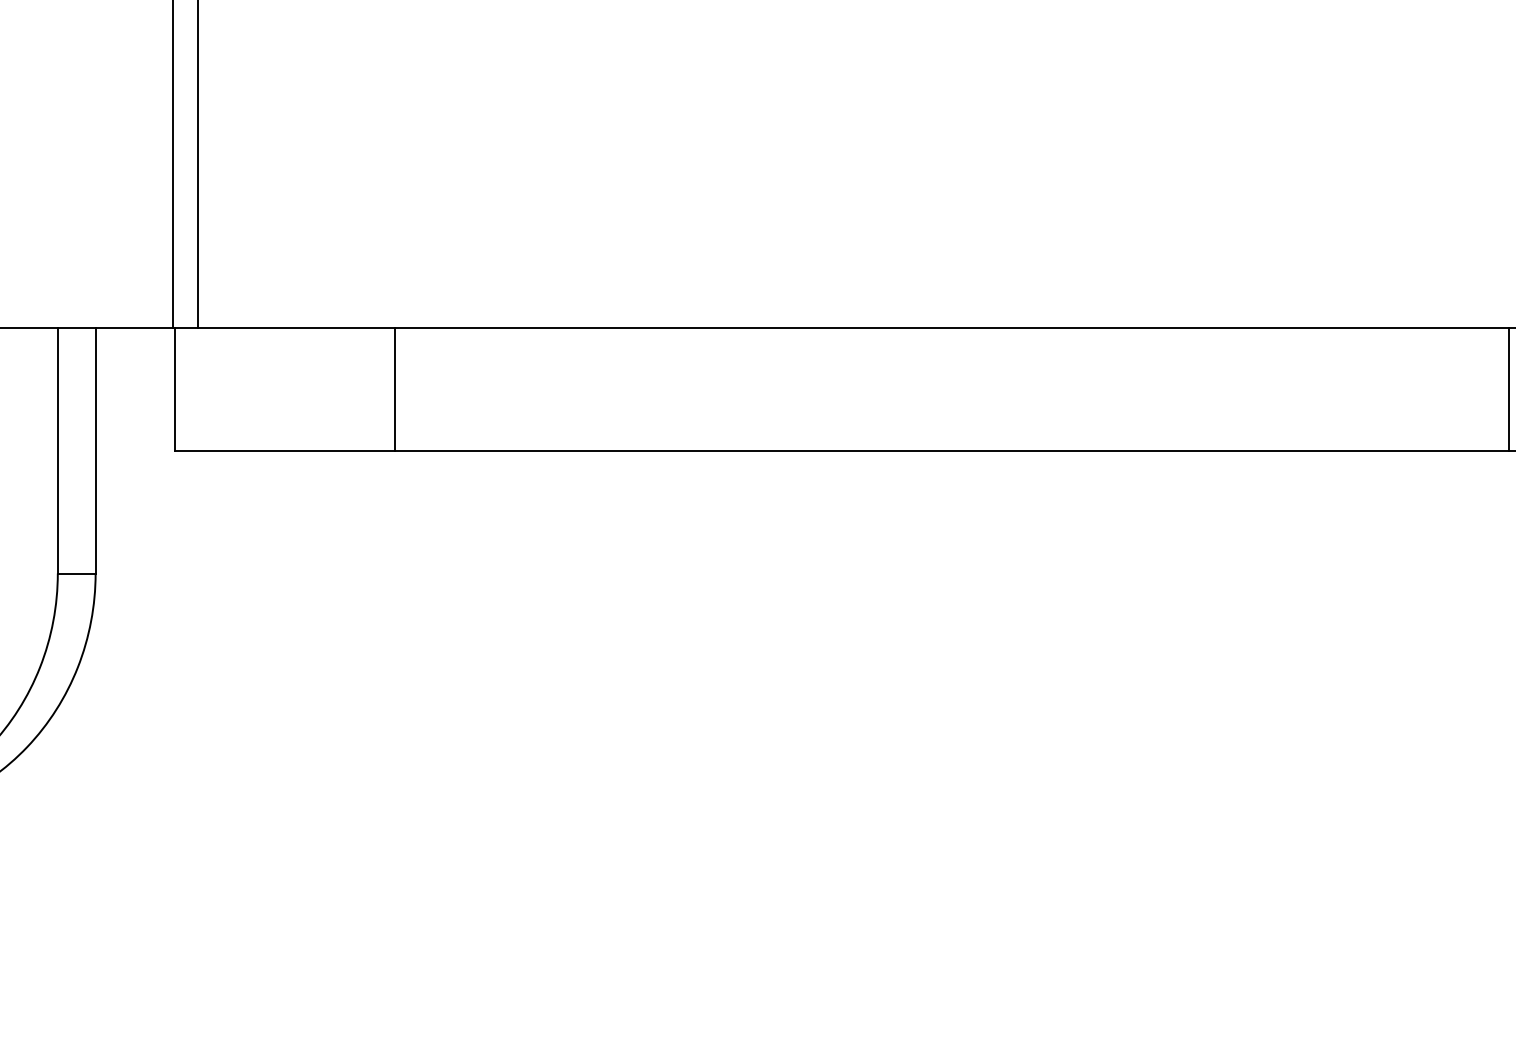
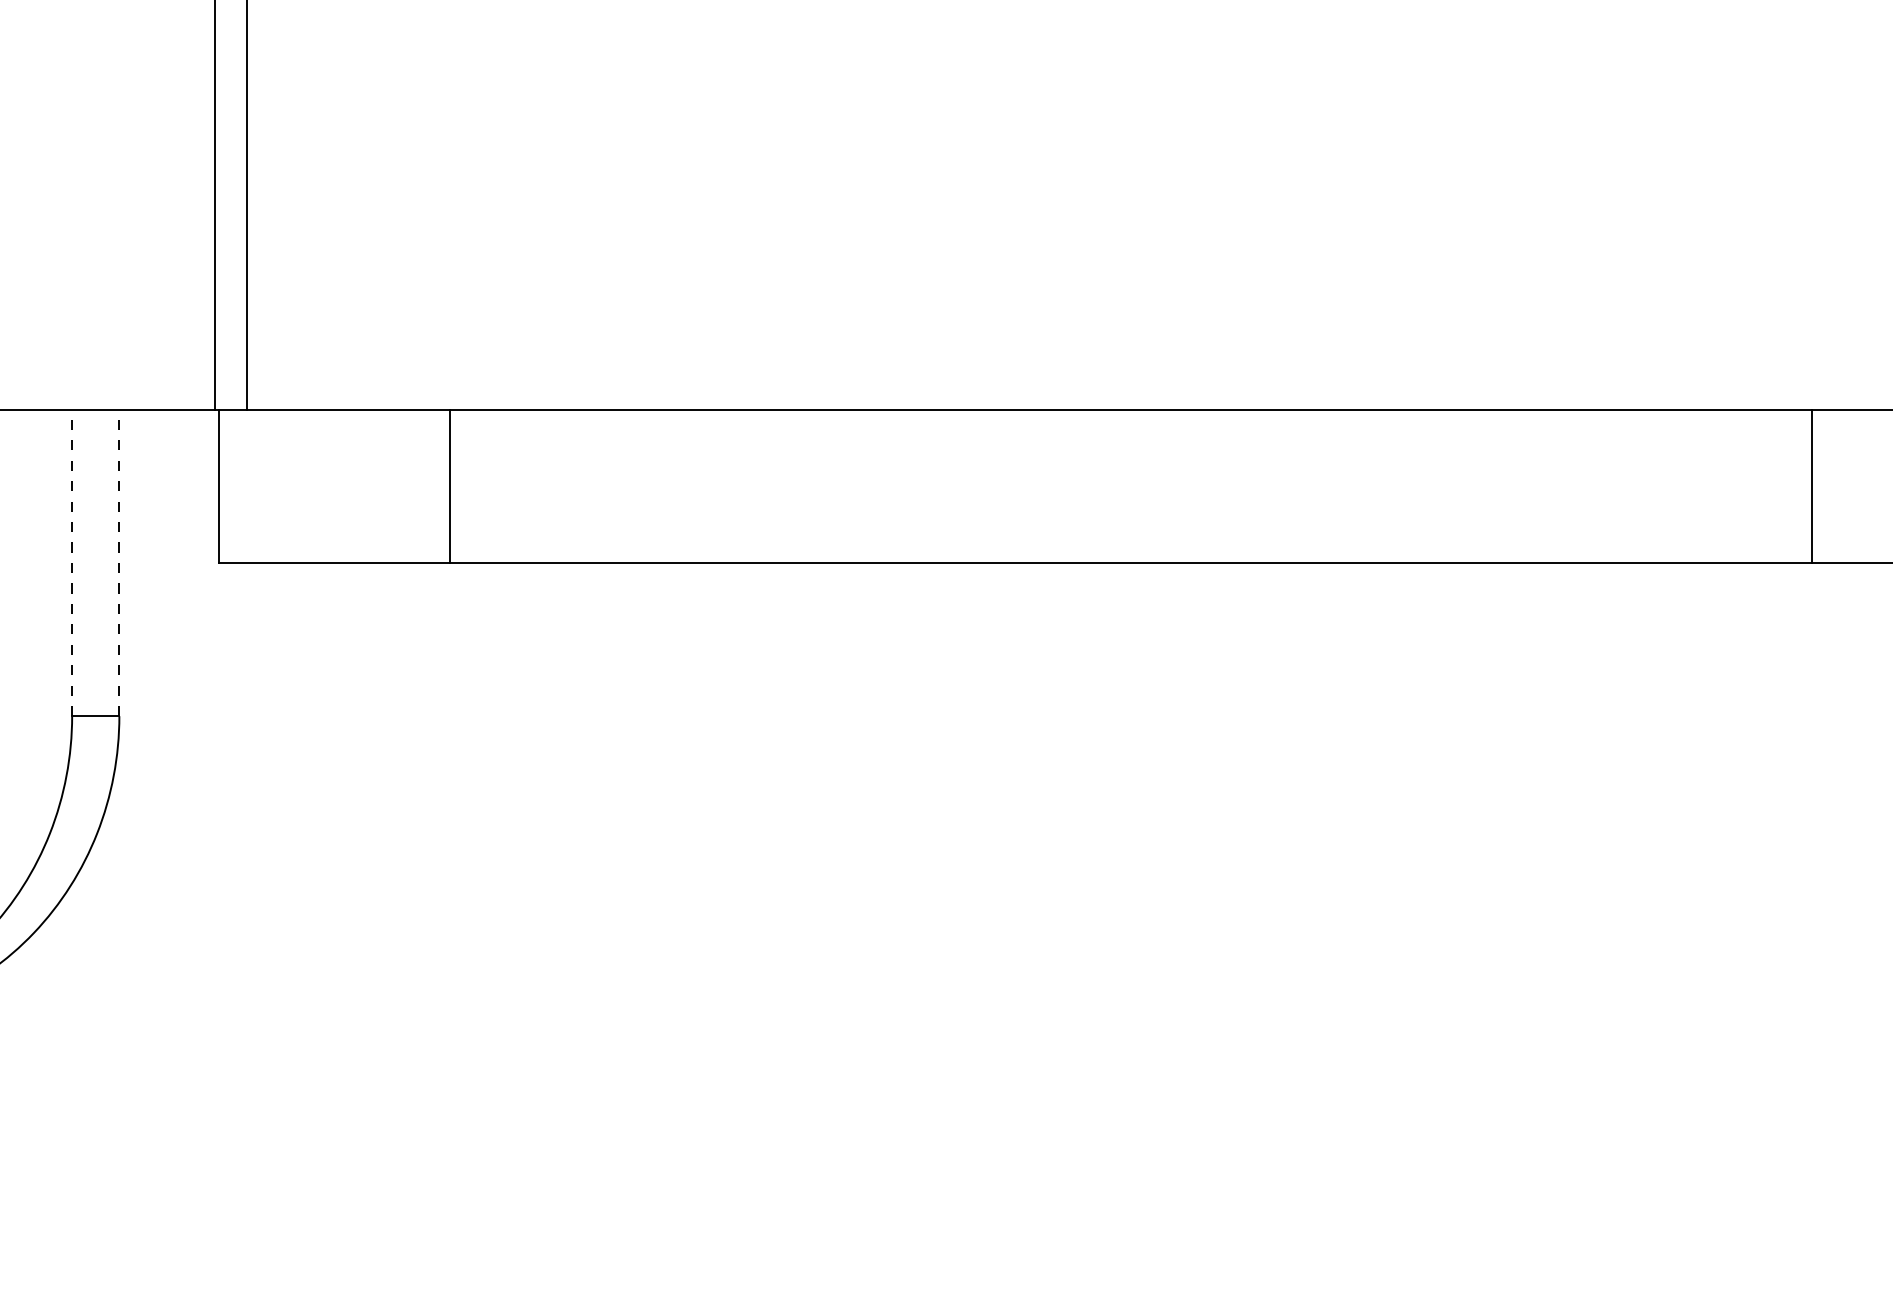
line: (395, 388) -> (449, 485), moved
line: (1509, 388) -> (1811, 485), moved
line: (58, 450) -> (72, 562), solid -> dashed
line: (95, 450) -> (119, 562), solid -> dashed

